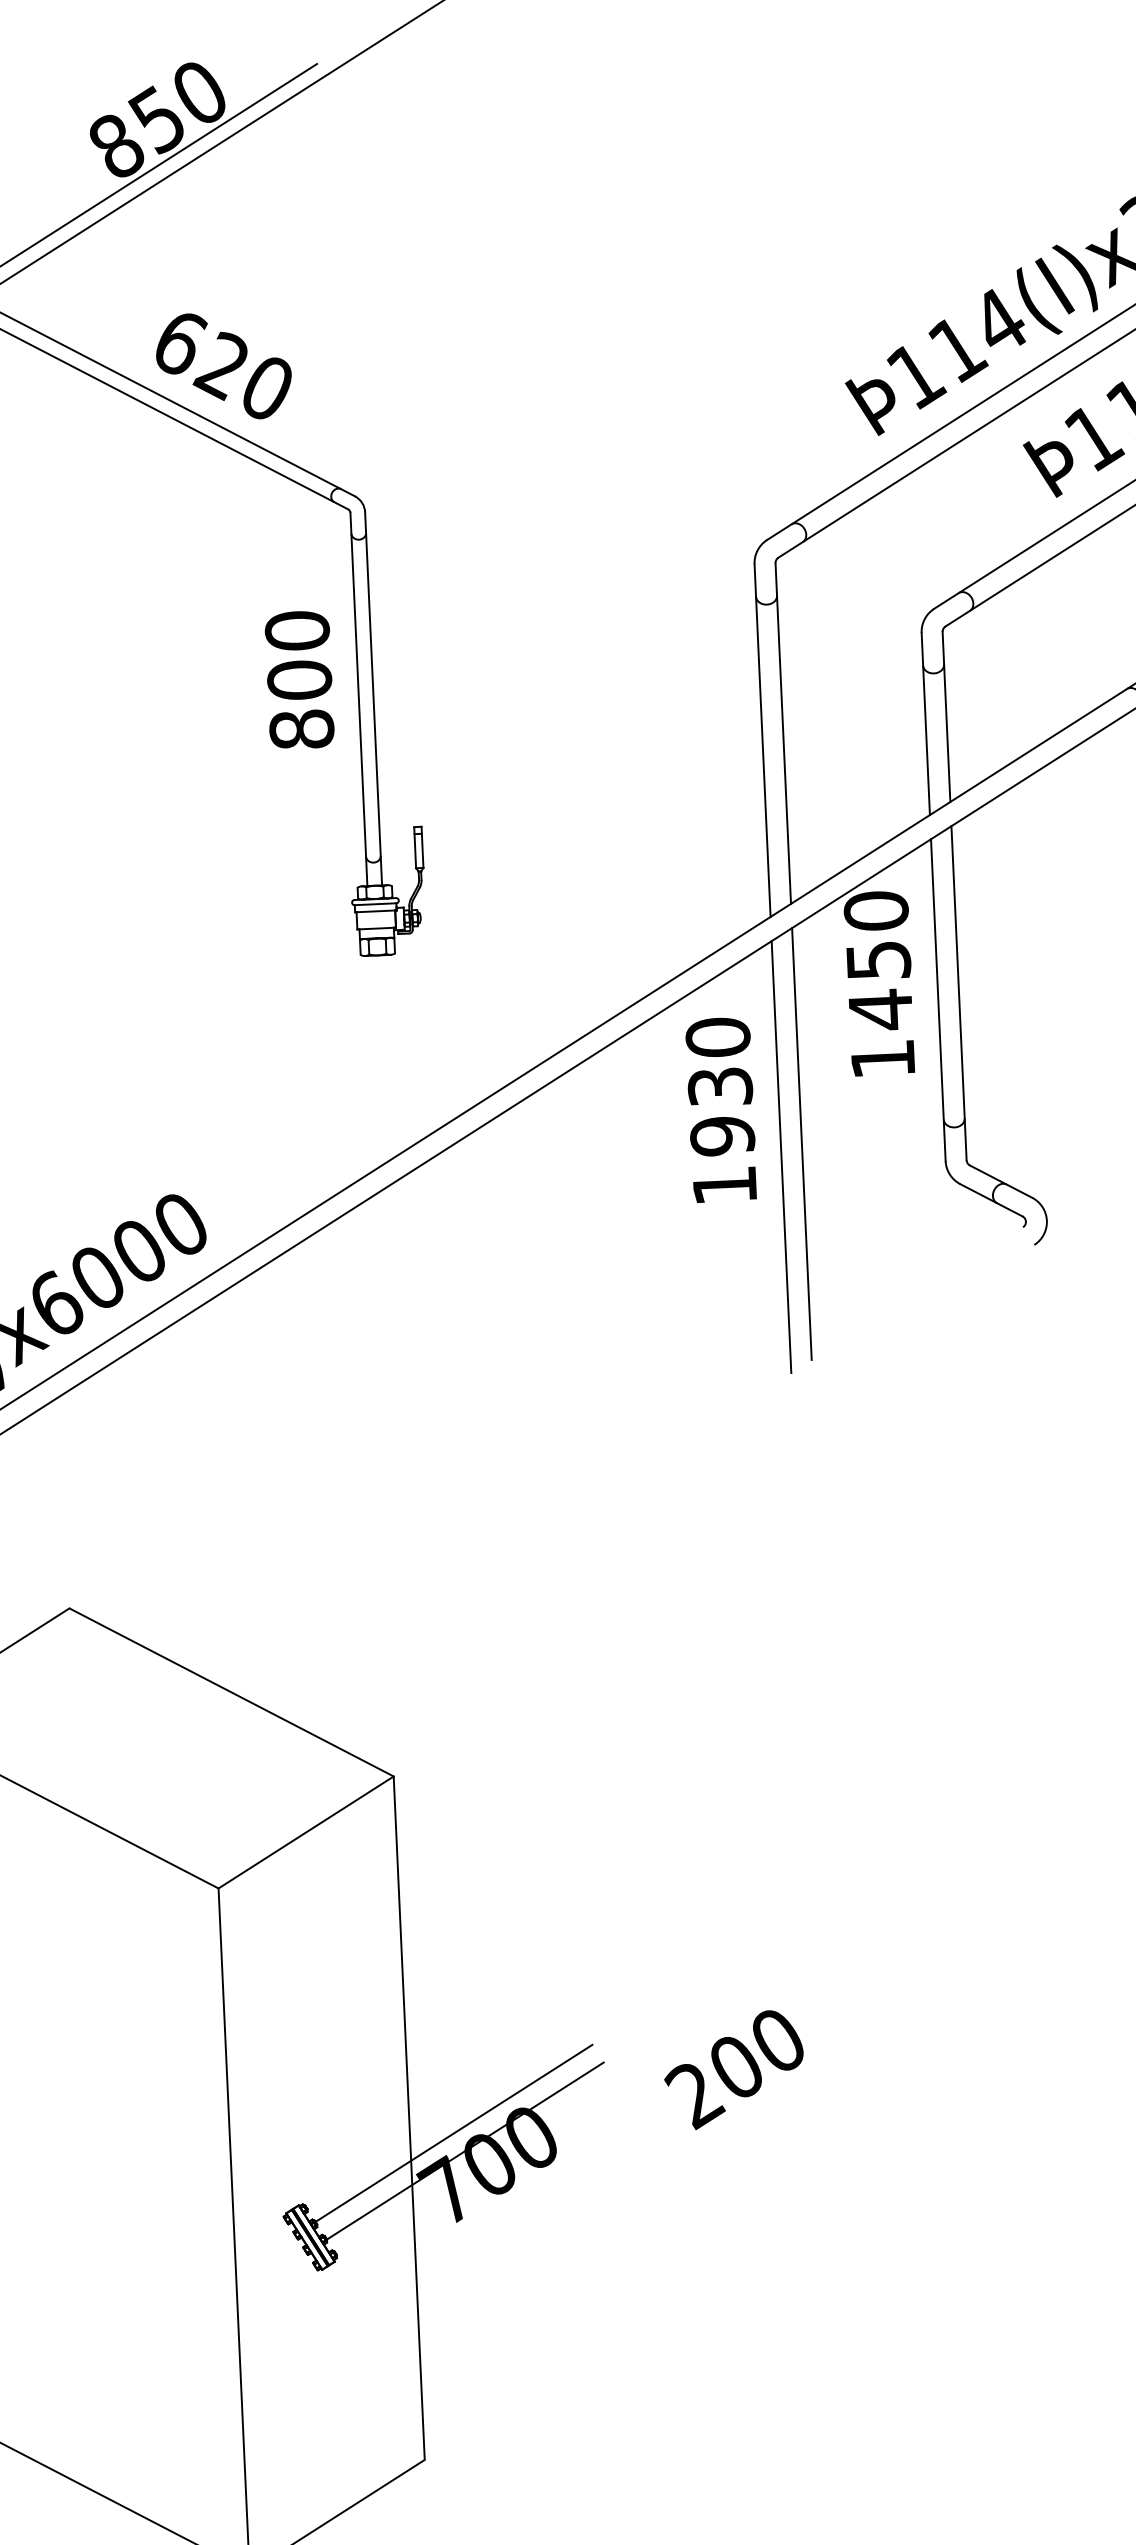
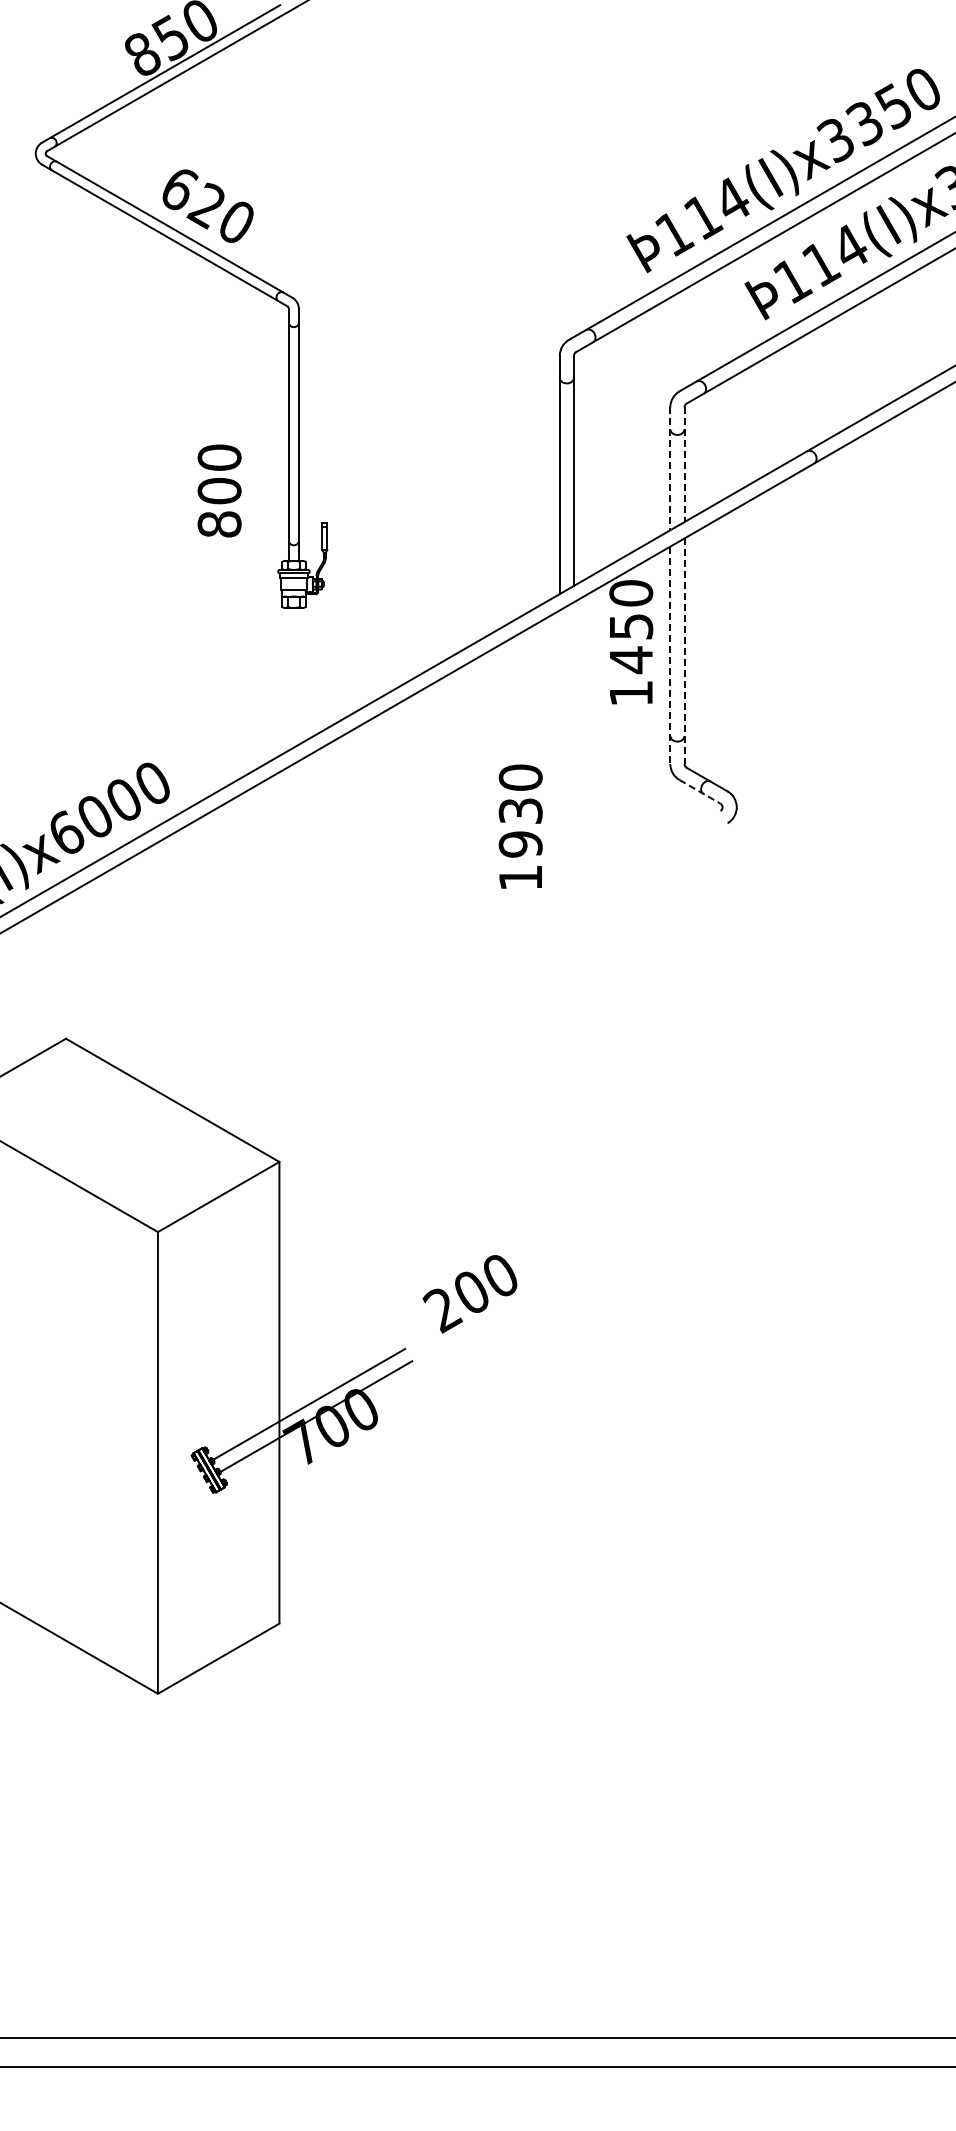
text: (299, 679) -> (219, 490), moved
line: (946, 718) -> (684, 465), solid -> dashed
line: (926, 725) -> (670, 469), solid -> dashed
line: (959, 993) -> (684, 651), solid -> dashed
line: (938, 1000) -> (670, 655), solid -> dashed
text: (721, 1109) -> (520, 826), moved
line: (801, 1143) -> (573, 747), removed
line: (781, 1157) -> (559, 756), removed
line: (992, 1199) -> (700, 791), solid -> dashed
text: (733, 2070) -> (469, 1294), moved

